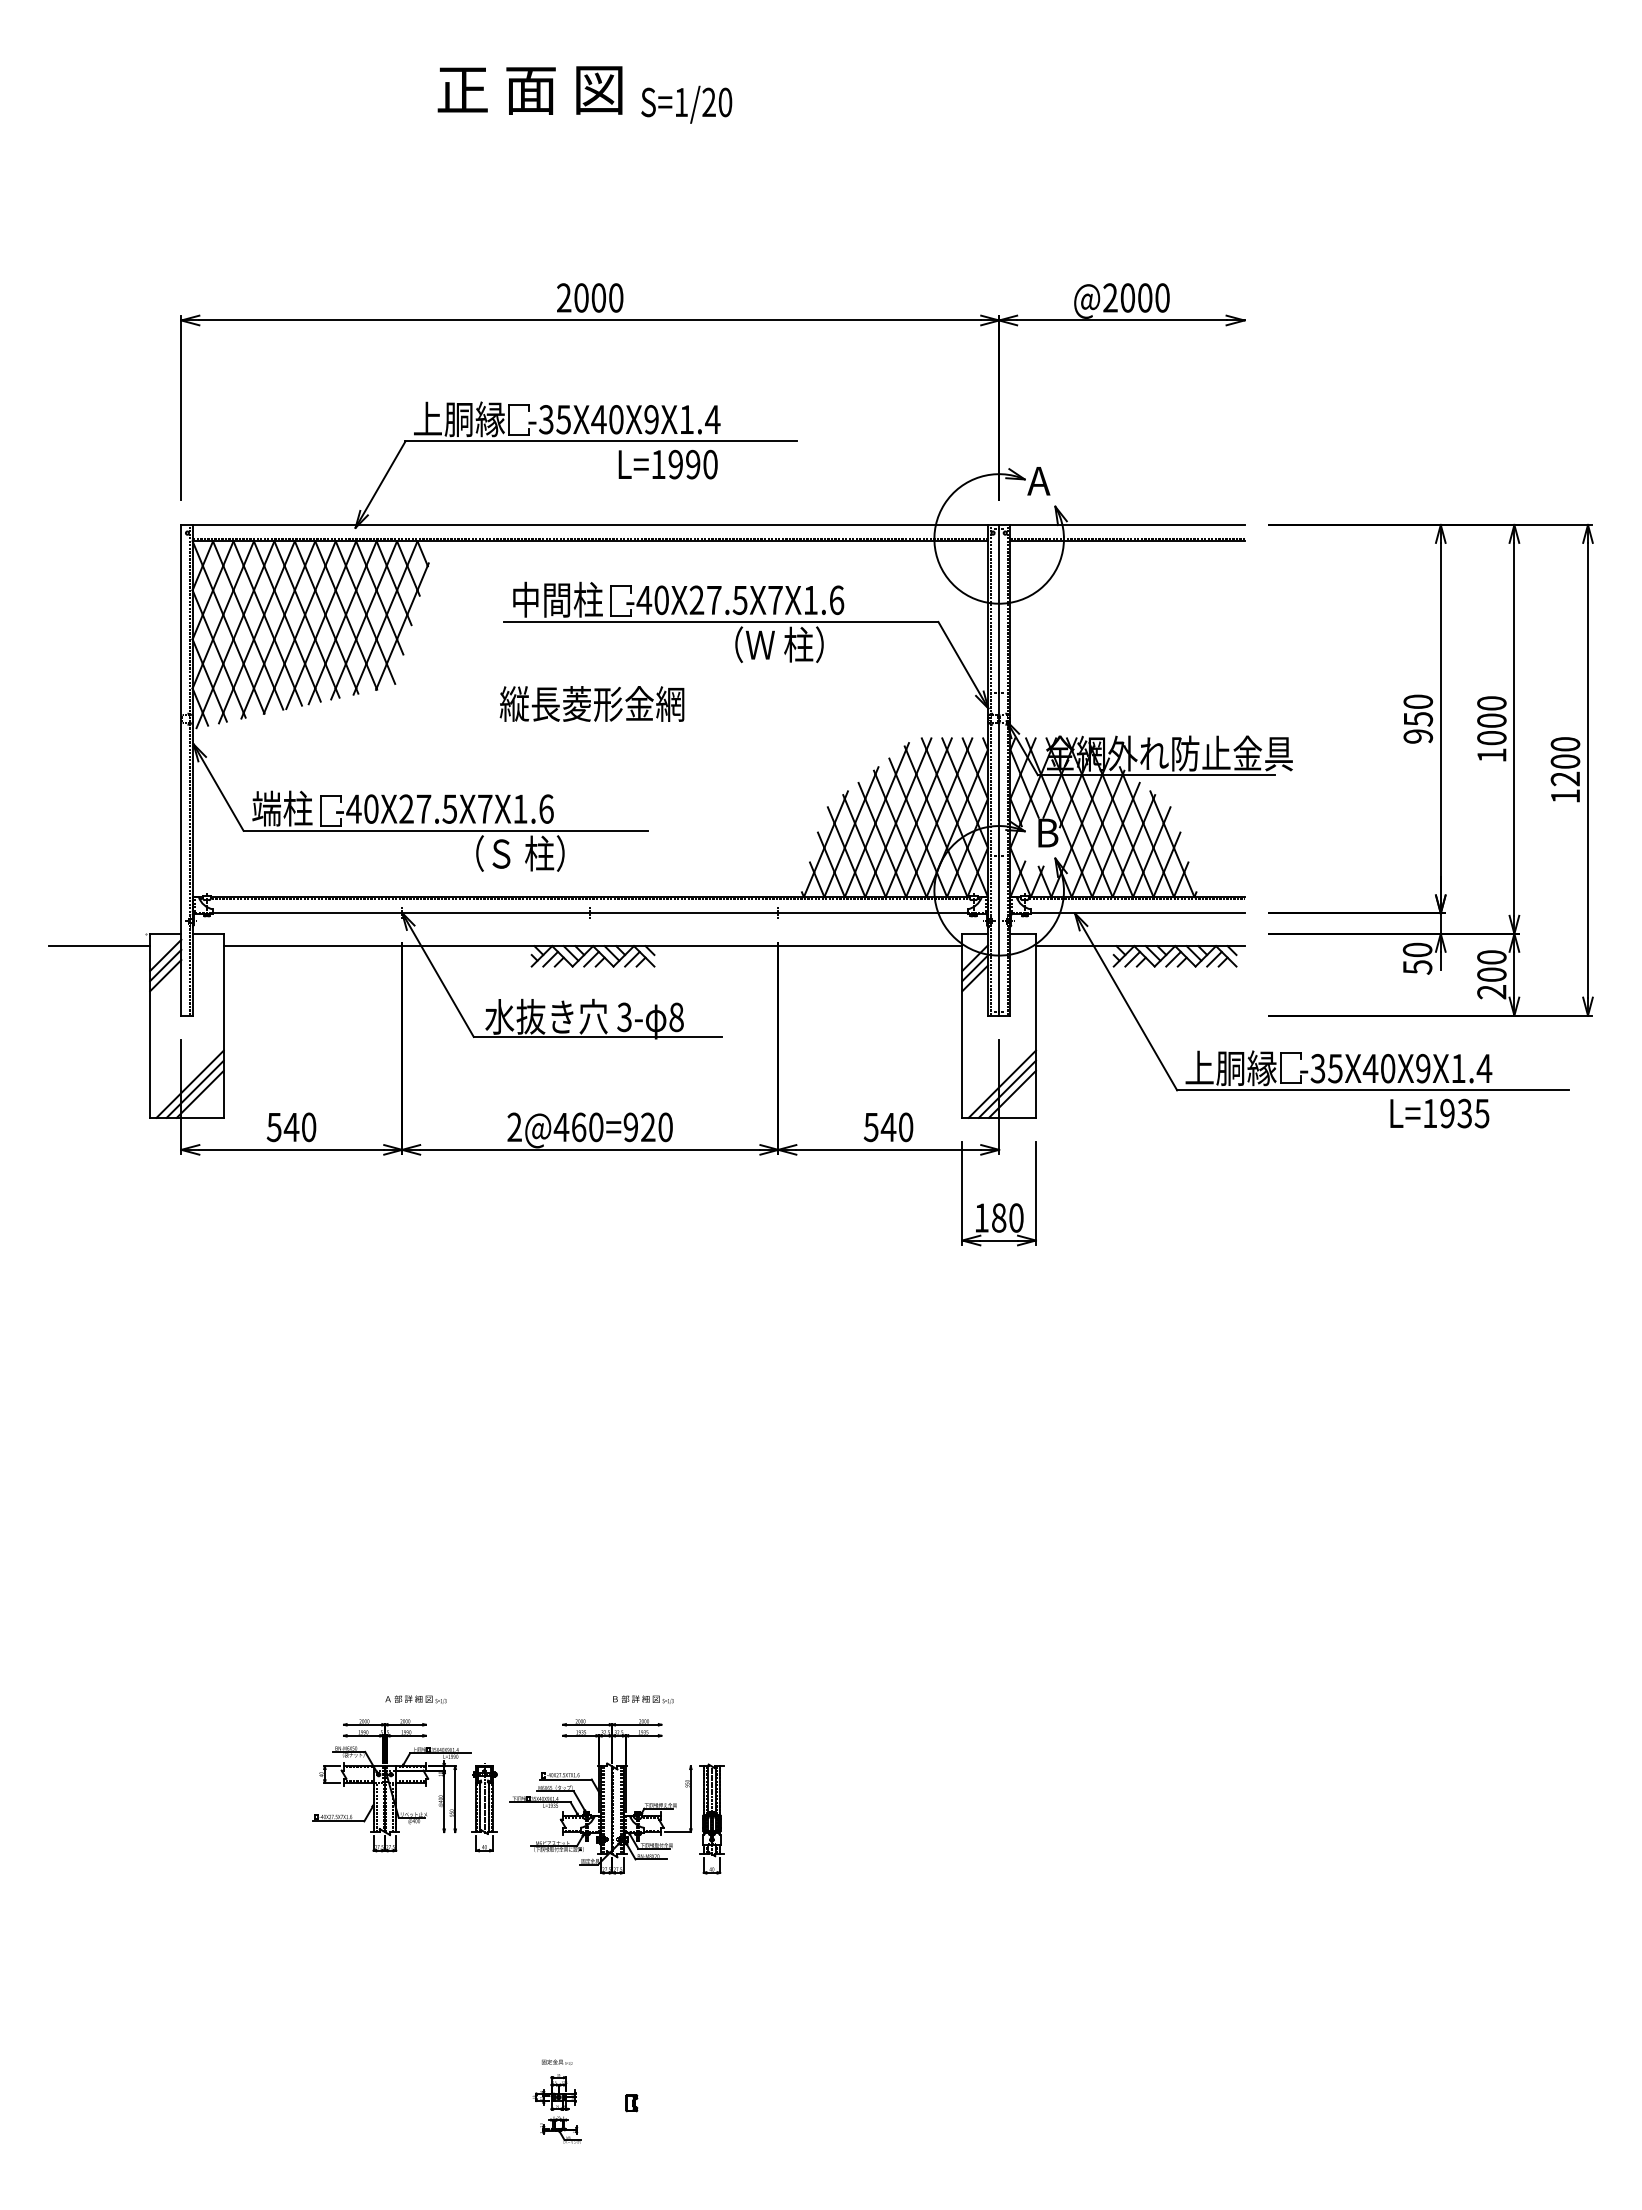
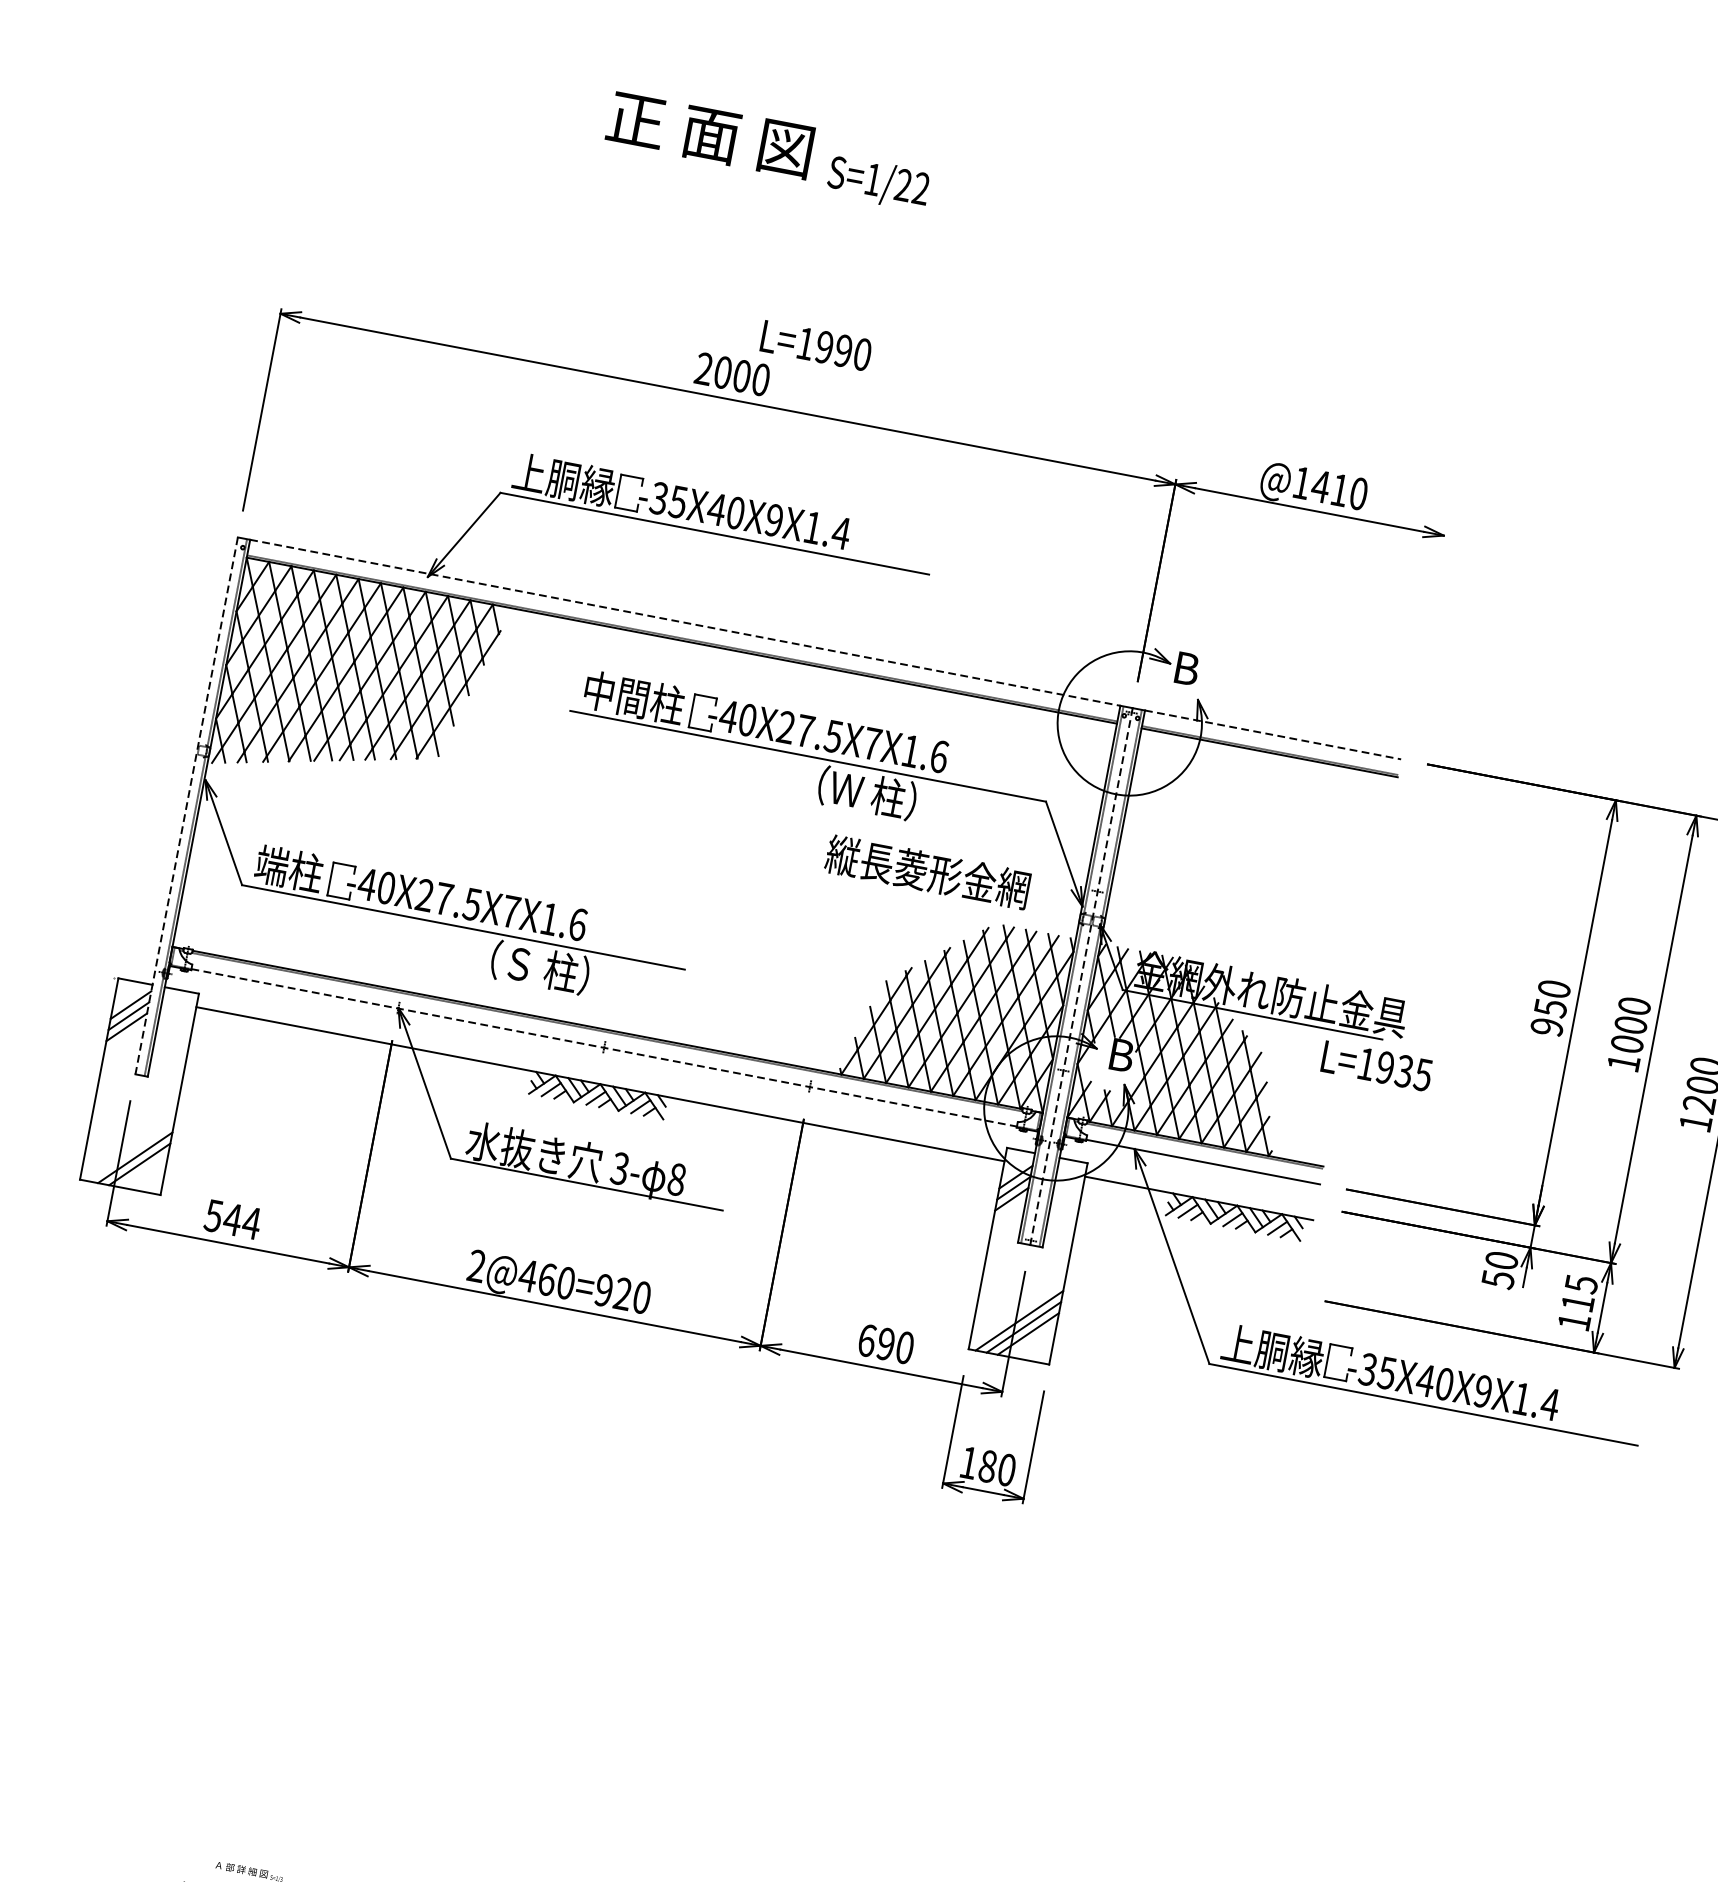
text: (725, 102) -> (921, 188), S=1/20 -> S=1/22
text: (1127, 297) -> (1320, 486), @2000 -> @1410
text: (667, 464) -> (815, 345), moved
text: (1038, 481) -> (1184, 668), A -> B
line: (590, 524) -> (685, 622), solid -> dashed
line: (1127, 524) -> (1273, 734), solid -> dashed
text: (591, 703) -> (927, 871), moved
line: (181, 770) -> (186, 806), solid -> dashed
line: (999, 770) -> (1081, 976), solid -> dashed
line: (590, 913) -> (604, 1047), solid -> dashed
line: (99, 946) -> (60, 981), removed
text: (1491, 974) -> (1577, 1302), 200 -> 115
line: (189, 1083) -> (130, 1150), removed
text: (1439, 1113) -> (1376, 1066), moved
text: (308, 1127) -> (251, 1223), 540 -> 544
text: (879, 1127) -> (875, 1342), 540 -> 690

